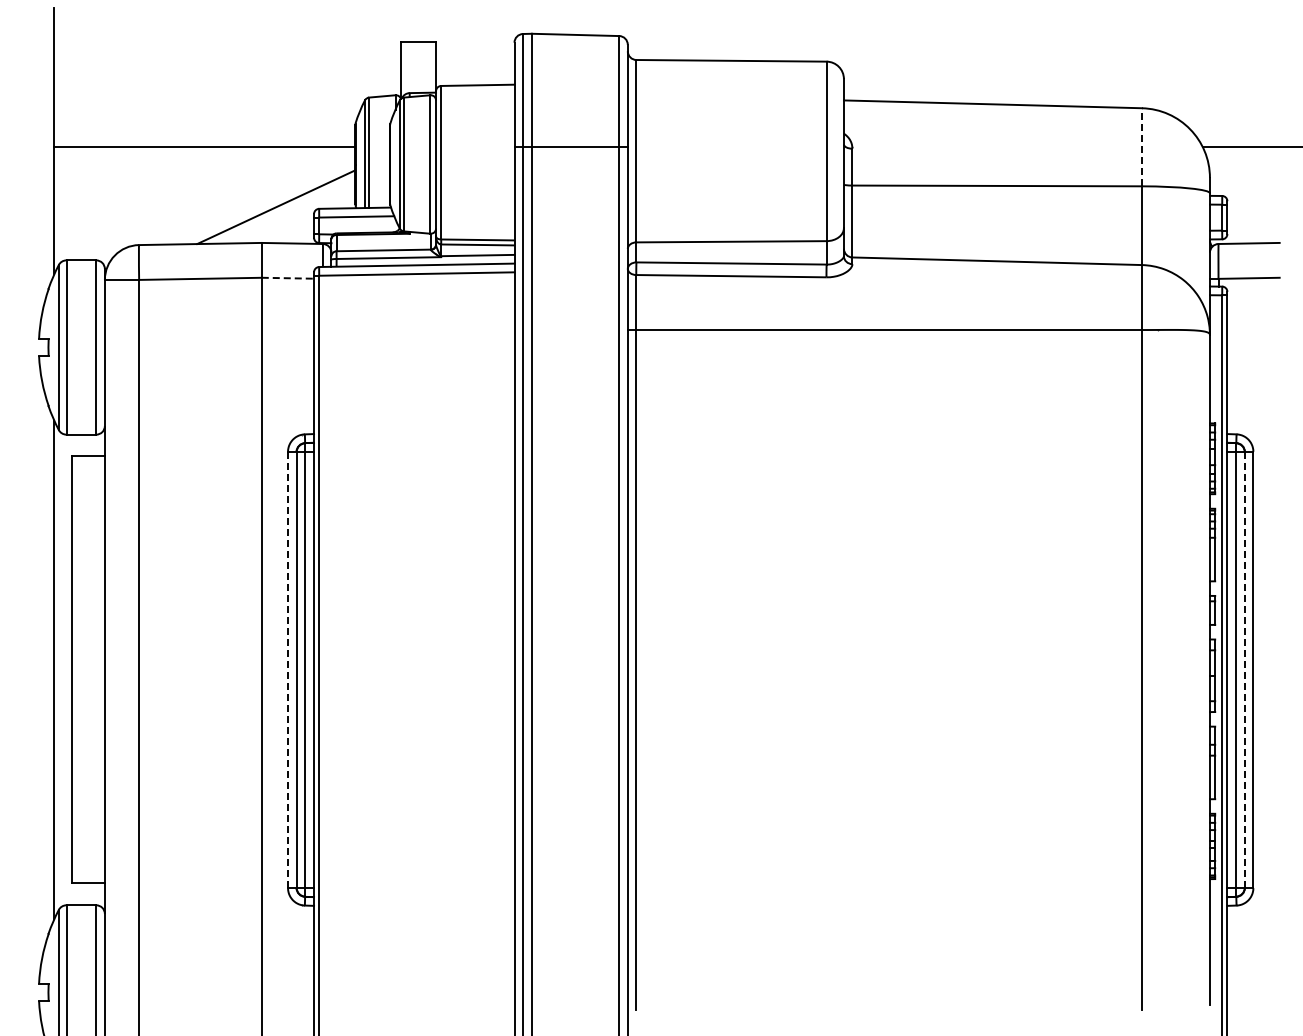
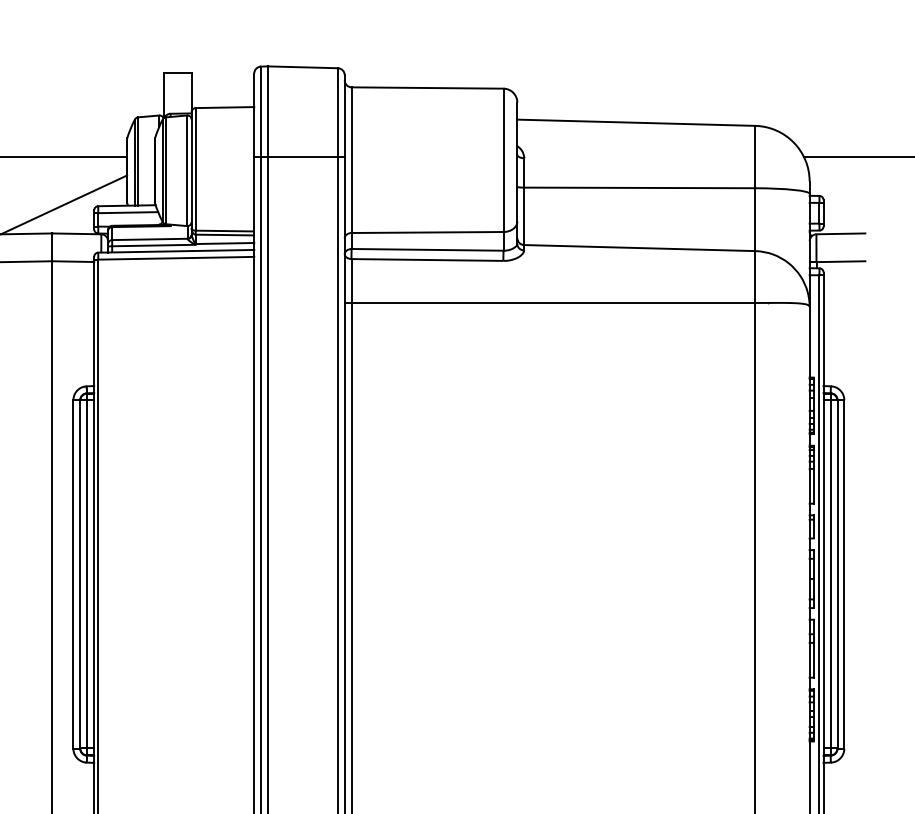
line: (1142, 146) -> (755, 156), dashed -> solid
line: (288, 278) -> (73, 261), dashed -> solid
line: (1244, 669) -> (837, 574), dashed -> solid
line: (288, 670) -> (73, 574), dashed -> solid

